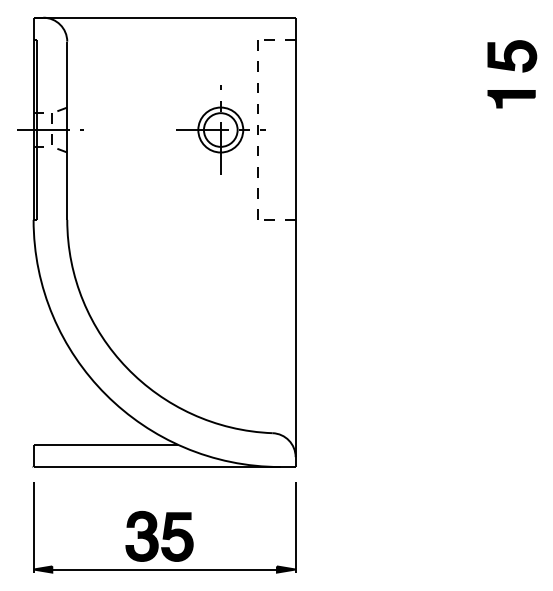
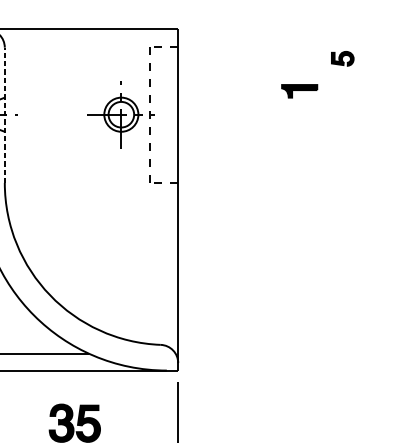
part: (512, 56) -> (342, 58), size x0.6
part: (511, 99) -> (299, 91), moved
line: (67, 130) -> (4, 115), solid -> dashed

